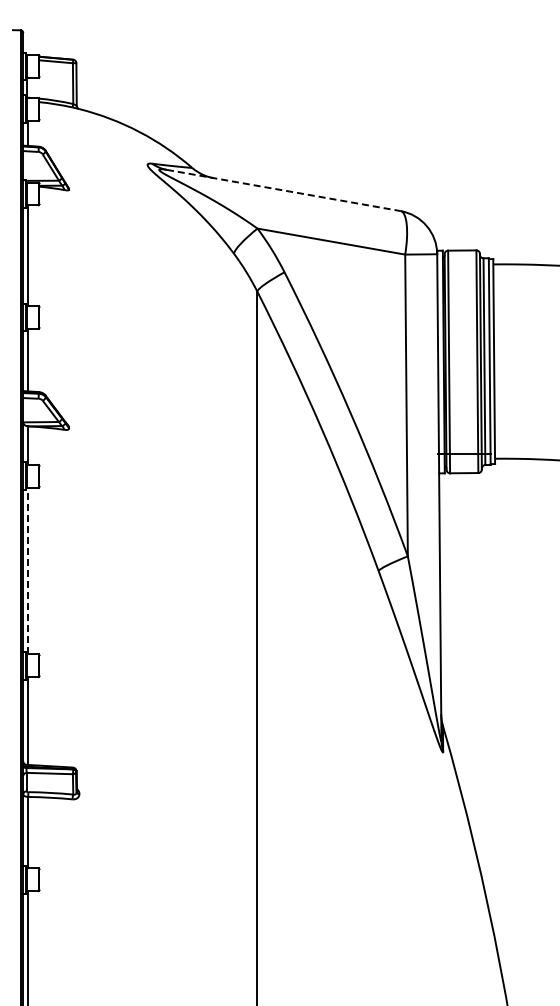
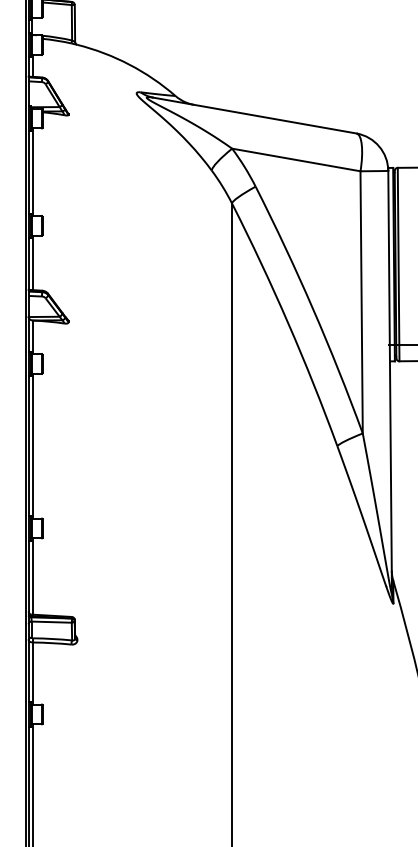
line: (283, 190) -> (254, 115), dashed -> solid
line: (28, 570) -> (33, 445), dashed -> solid

